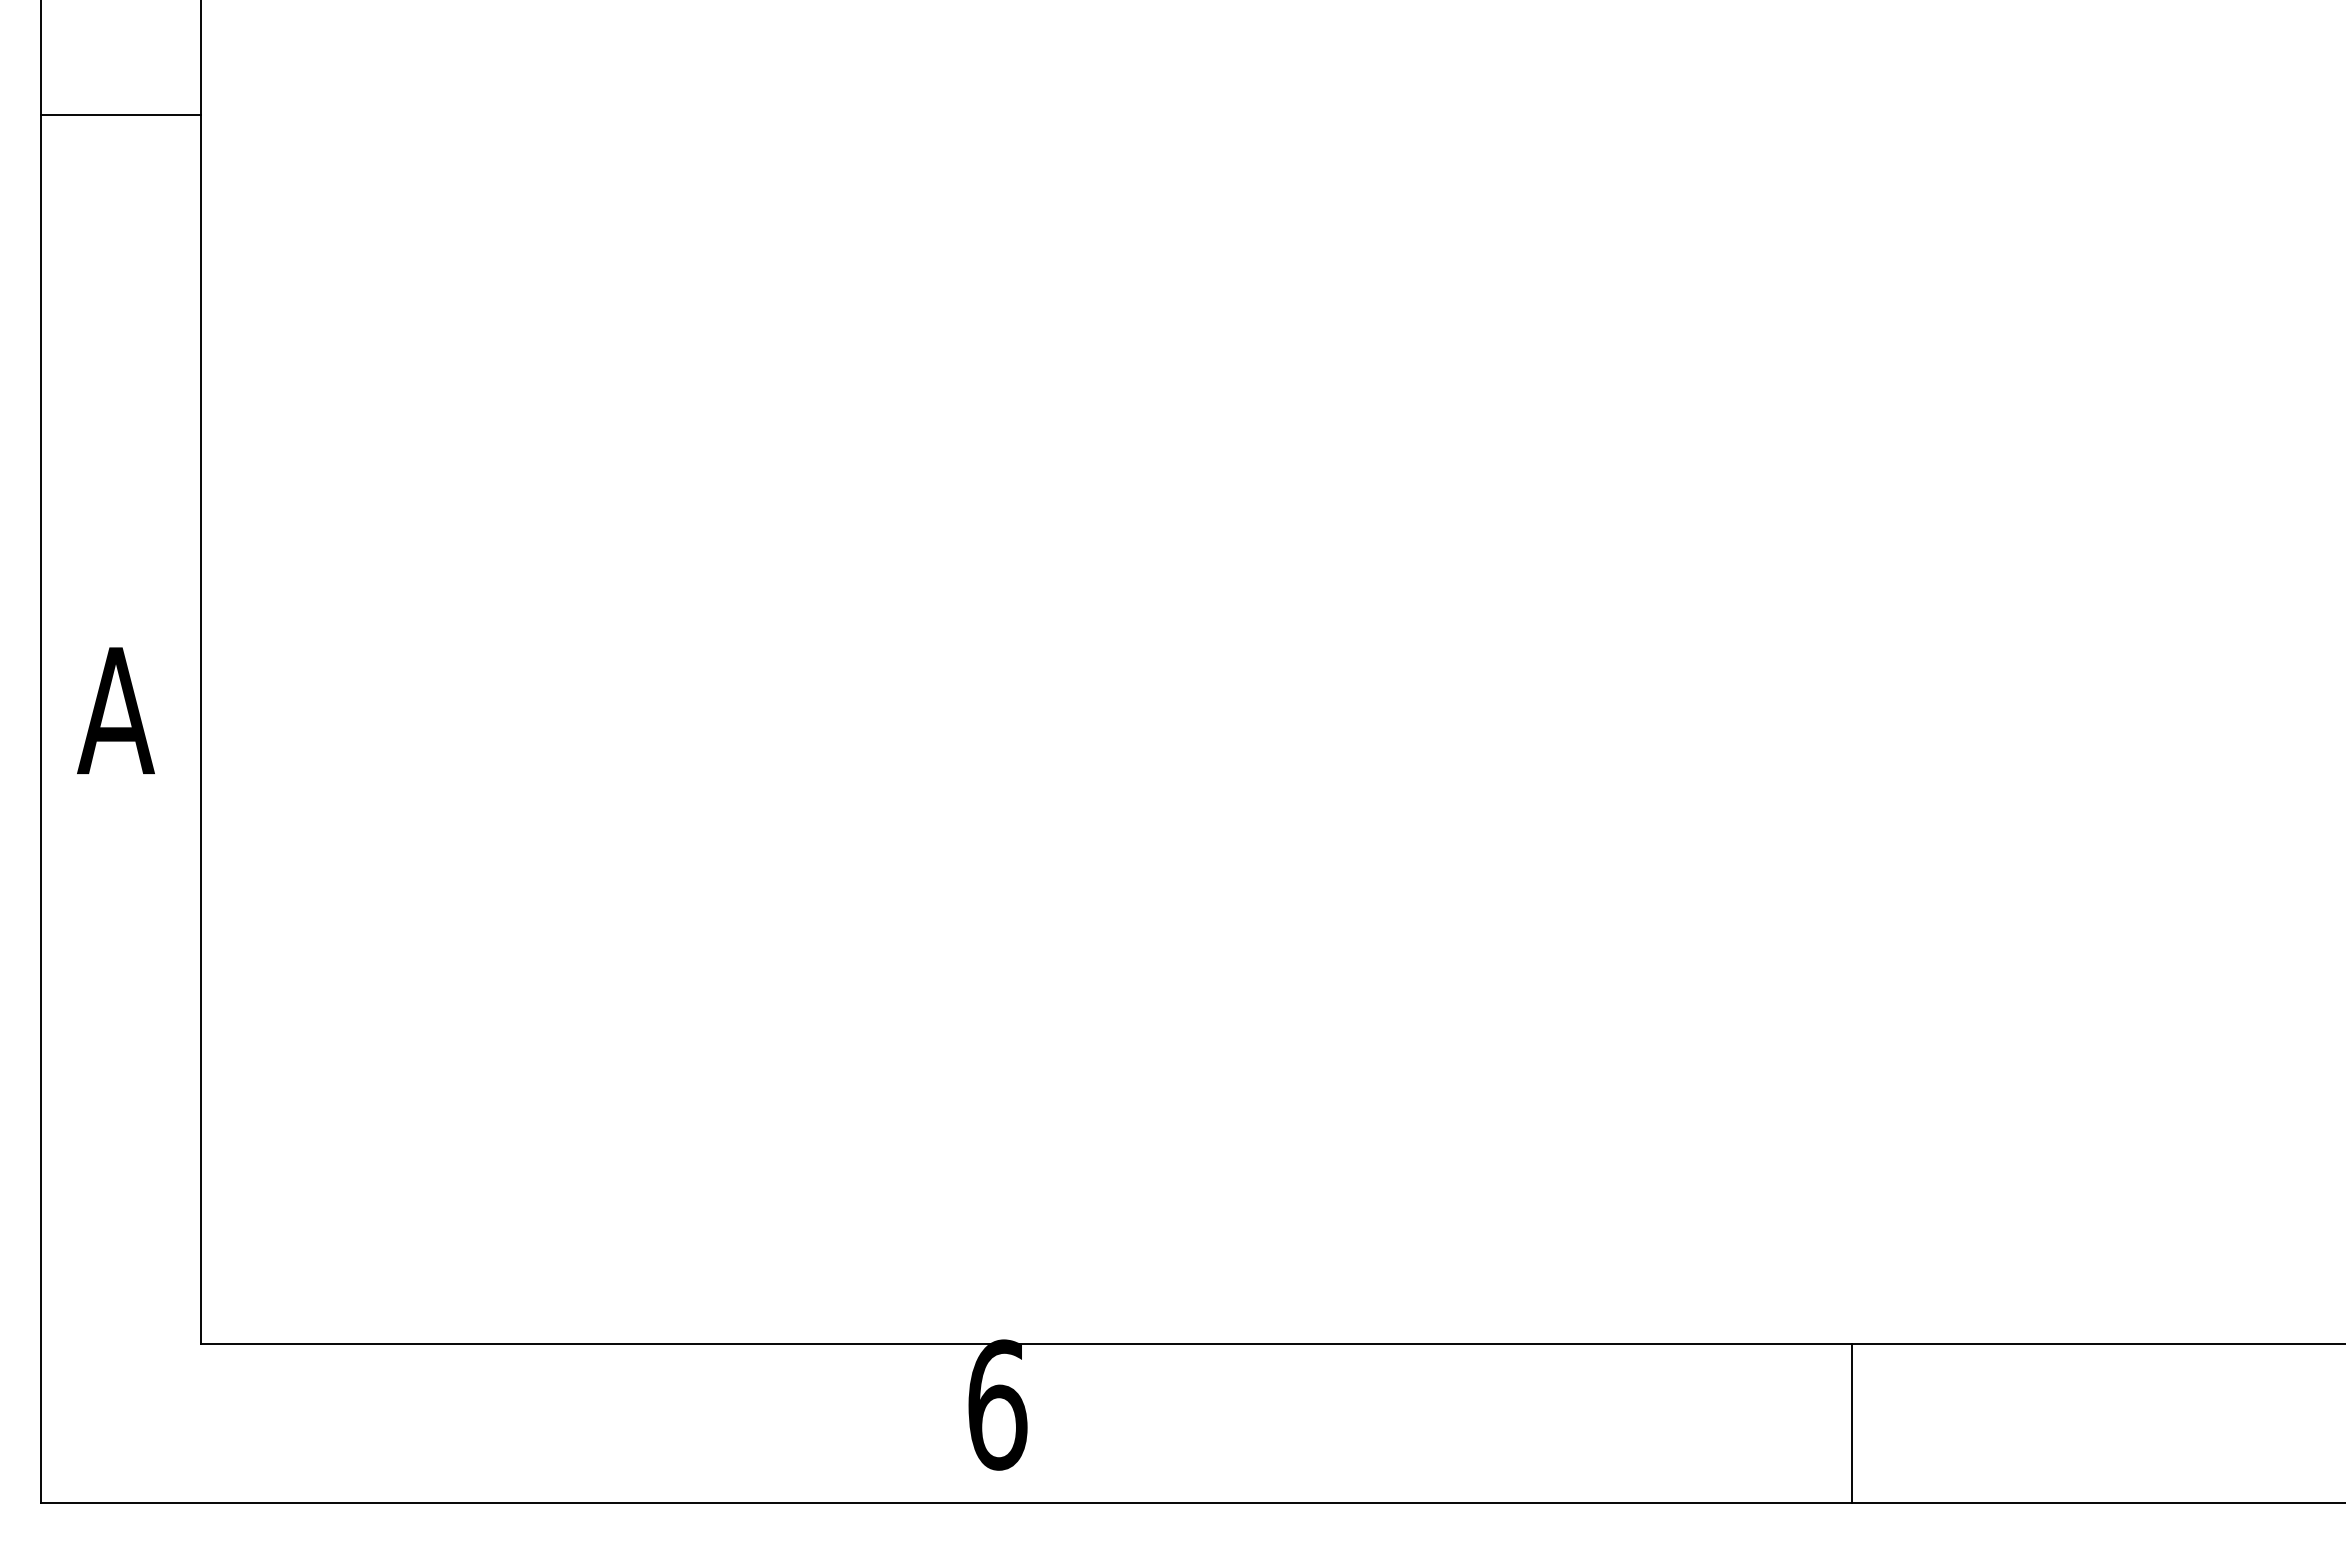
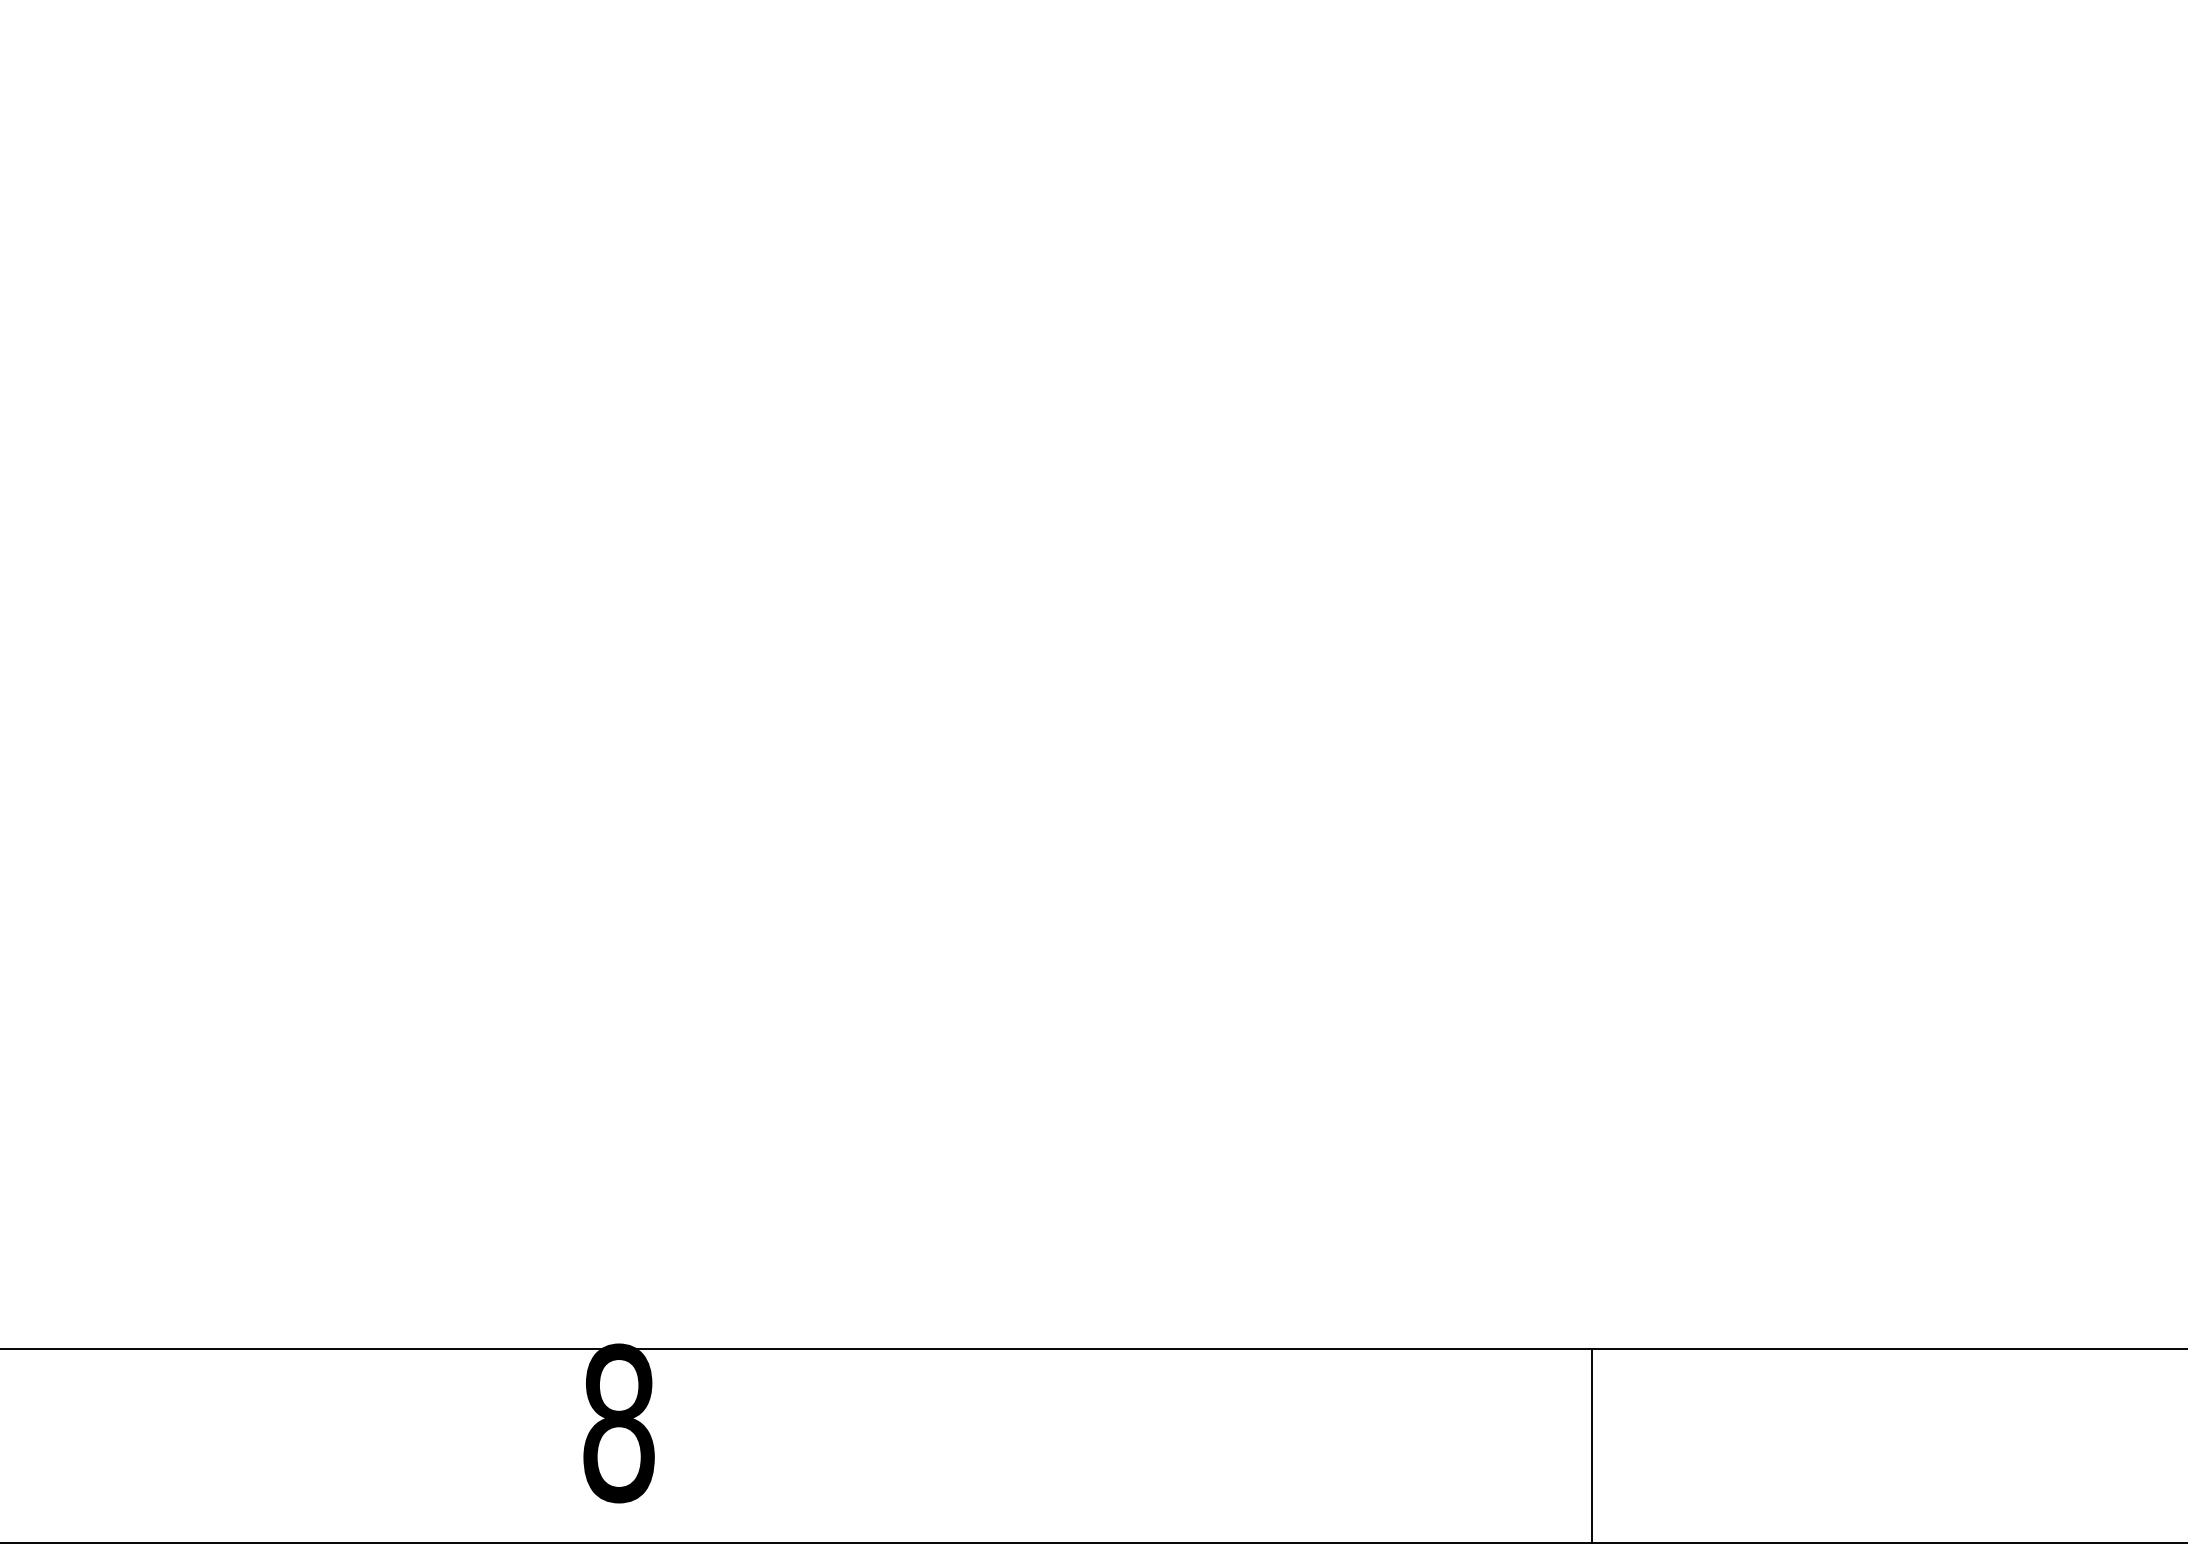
text: (997, 1404) -> (618, 1422), 6 -> 8
line: (1851, 1423) -> (1591, 1445), moved

